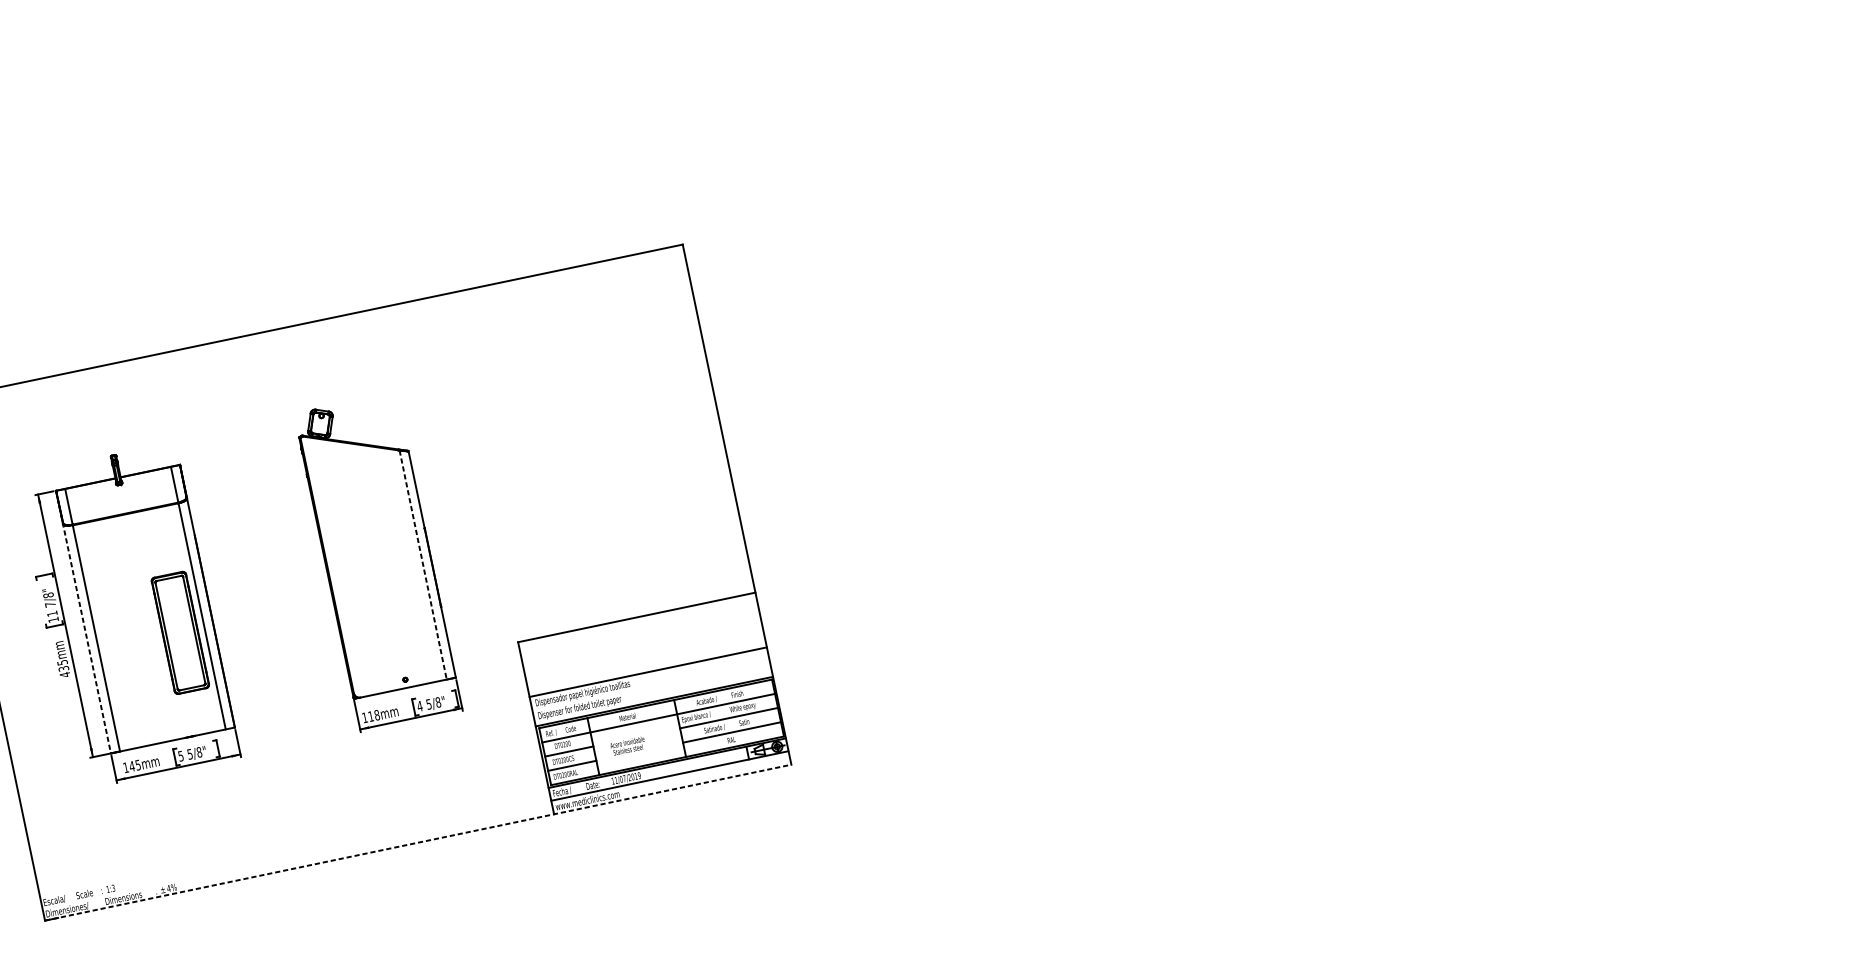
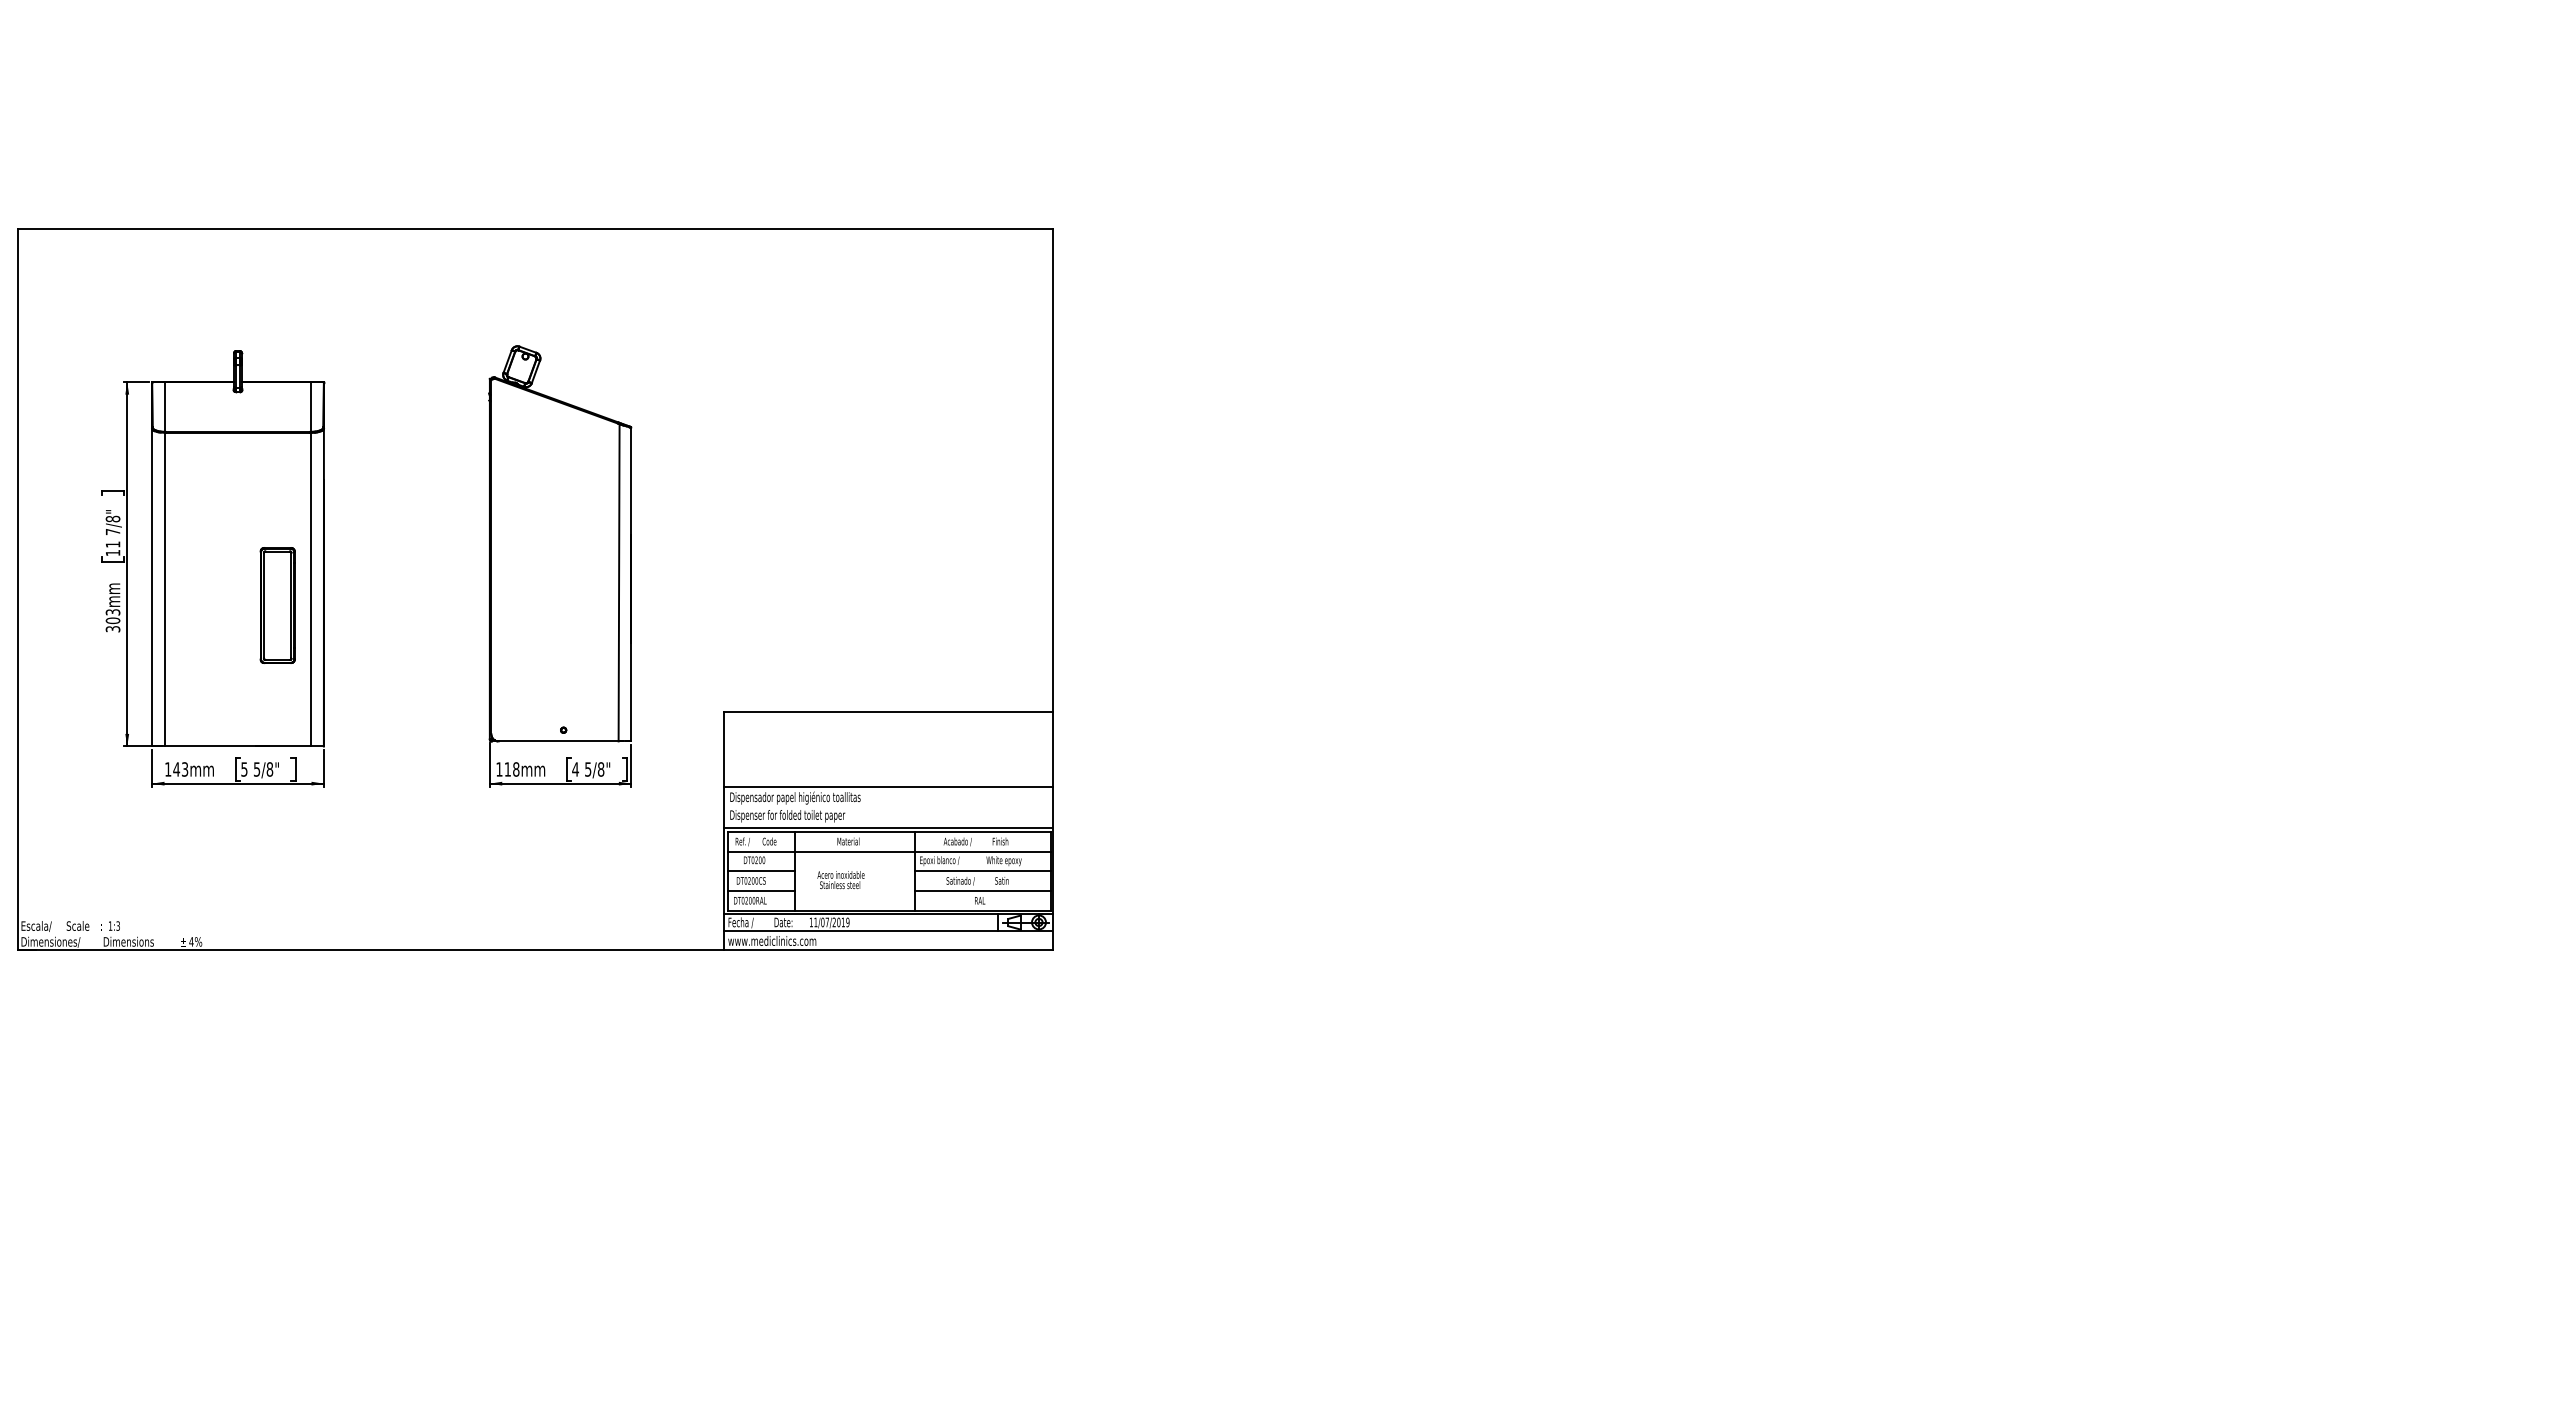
line: (423, 564) -> (619, 582), dashed -> solid
line: (83, 622) -> (152, 564), dashed -> solid
part: (180, 632) -> (277, 605), size x0.71
text: (63, 668) -> (112, 620), 435mm -> 303mm
text: (138, 764) -> (185, 768), 145mm -> 143mm
line: (418, 842) -> (535, 950), dashed -> solid

